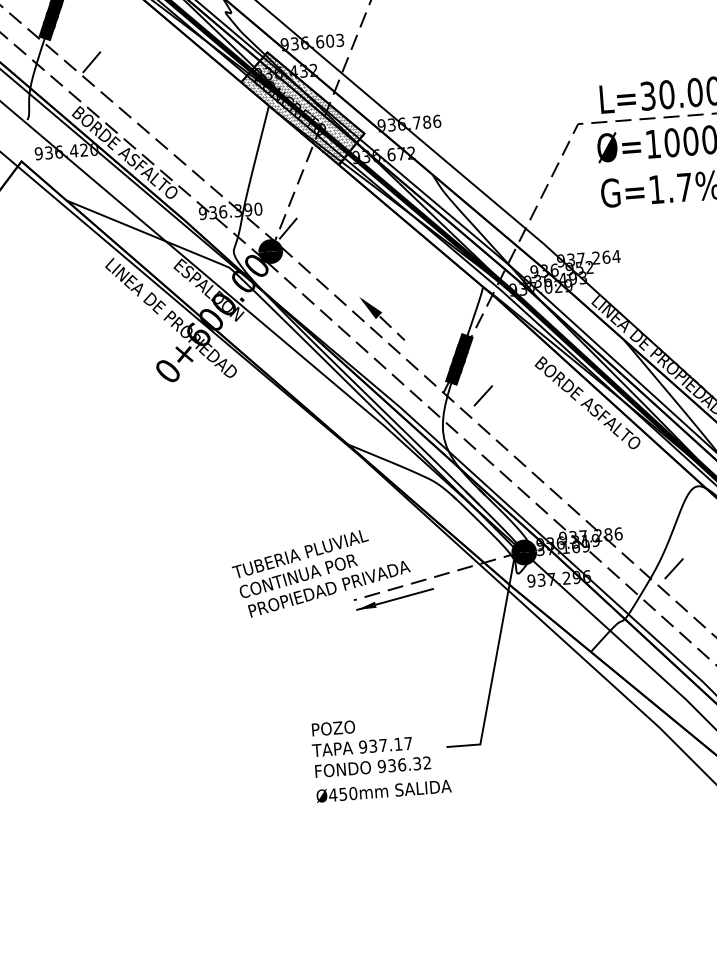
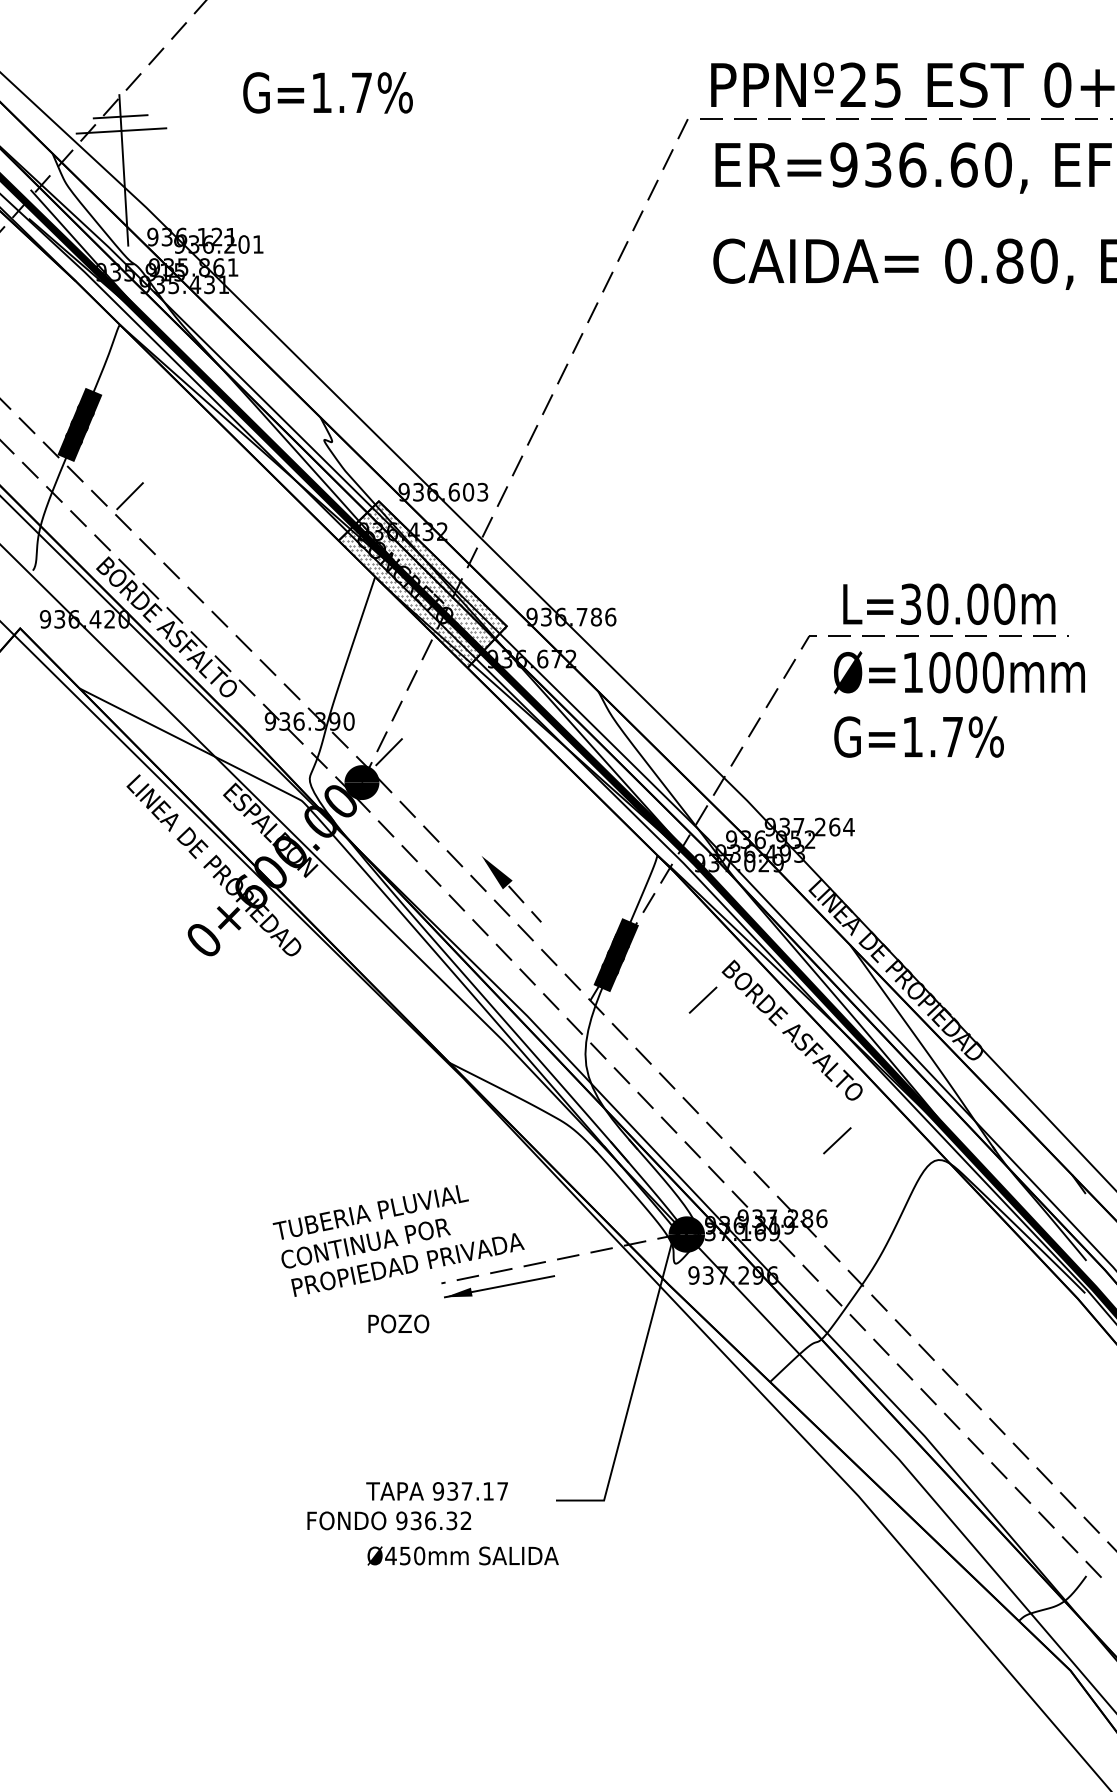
line: (482, 395) -> (702, 999), moved
line: (674, 568) -> (837, 1140), moved
text: (333, 728) -> (398, 1323), moved
text: (373, 766) -> (389, 1520), moved

